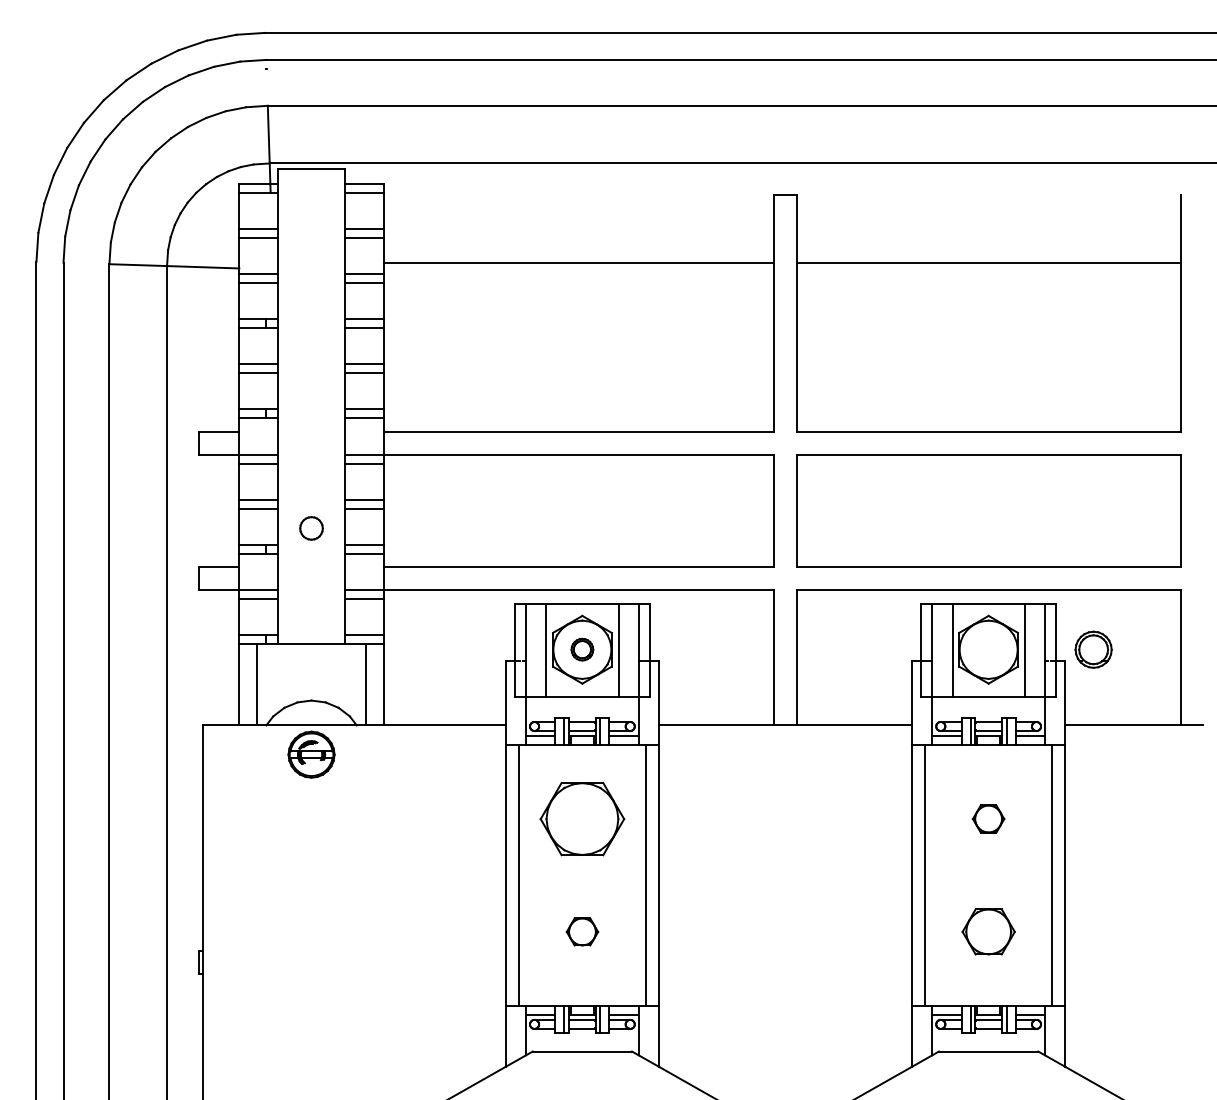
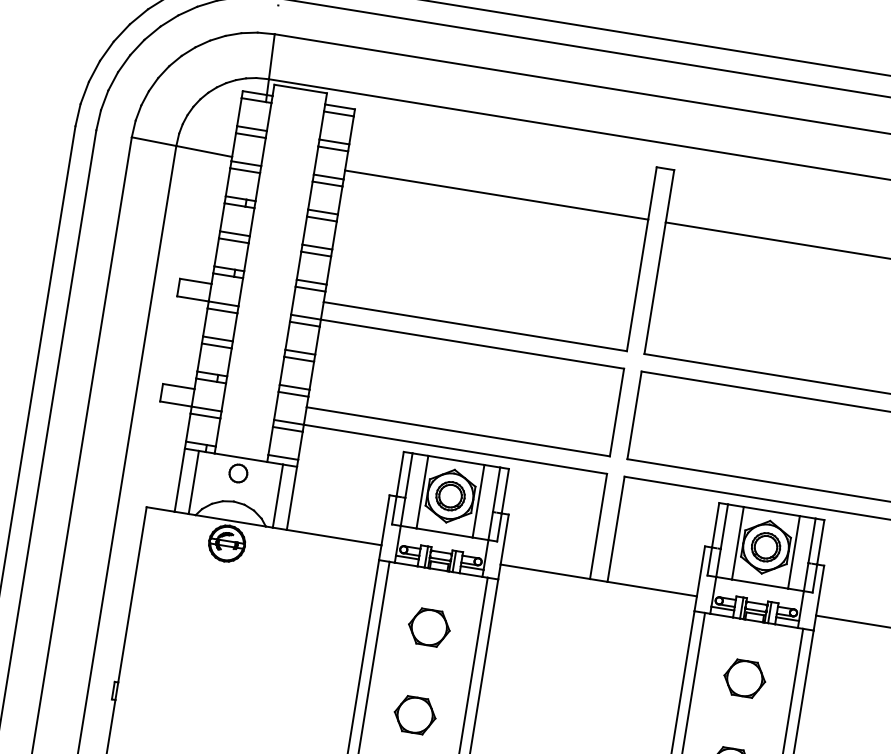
part: (311, 528) -> (238, 473), moved
part: (582, 649) -> (450, 495), size x1.67
part: (1093, 649) -> (765, 547), moved
part: (582, 818) -> (429, 627), size x0.62
part: (988, 818) -> (744, 678), size x1.67
part: (582, 931) -> (415, 714), size x1.67

